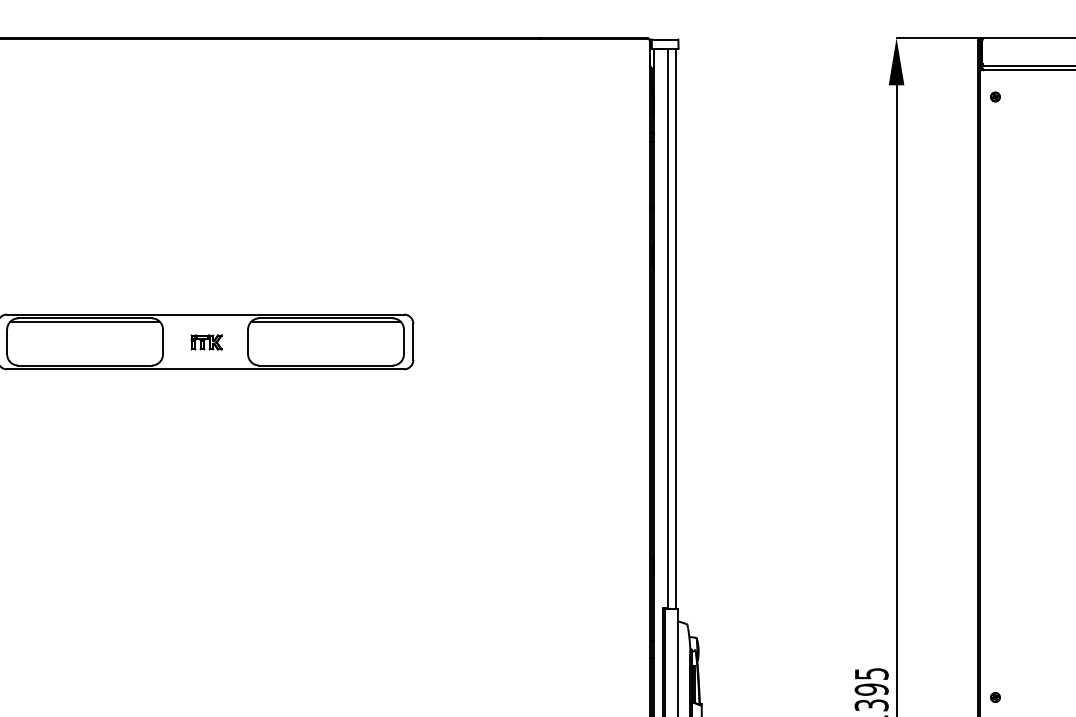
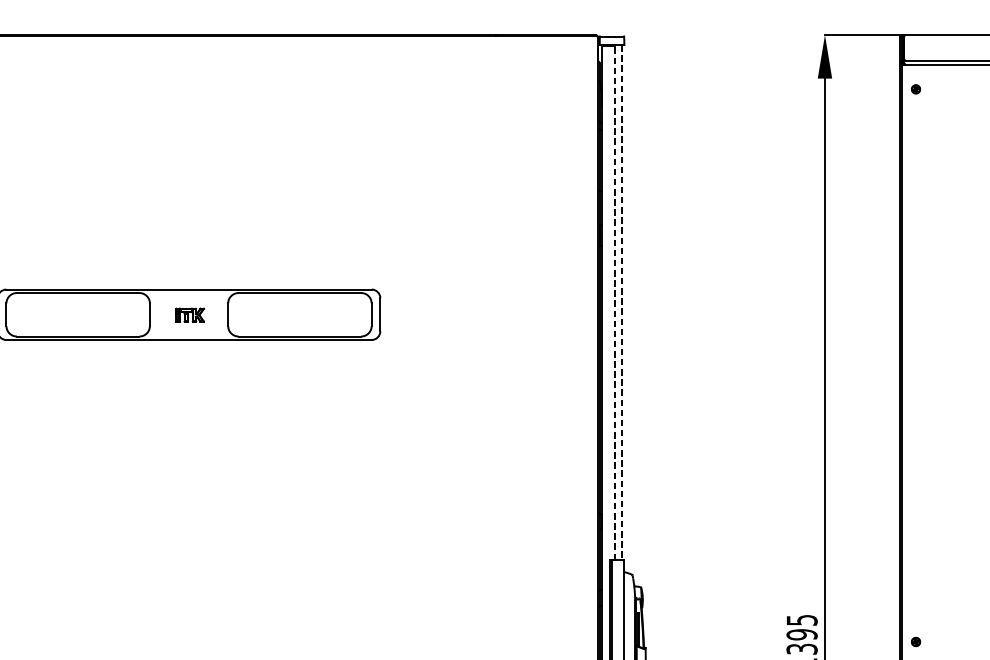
line: (84, 322) -> (77, 296), removed
line: (325, 322) -> (299, 296), removed
line: (668, 328) -> (615, 302), solid -> dashed
line: (676, 328) -> (622, 302), solid -> dashed

